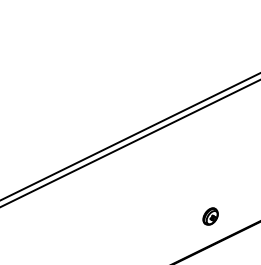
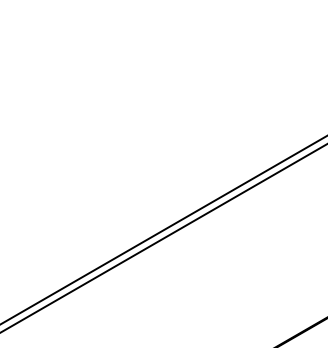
part: (210, 216) -> (294, 300), removed

